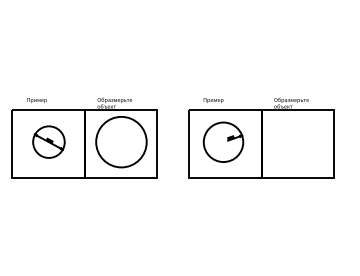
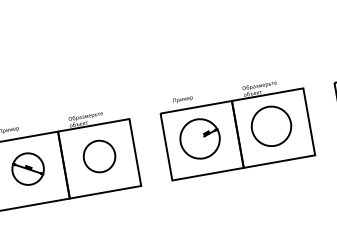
circle: (121, 141) -> (99, 155), size x0.62
circle: (295, 141) -> (270, 125), added

